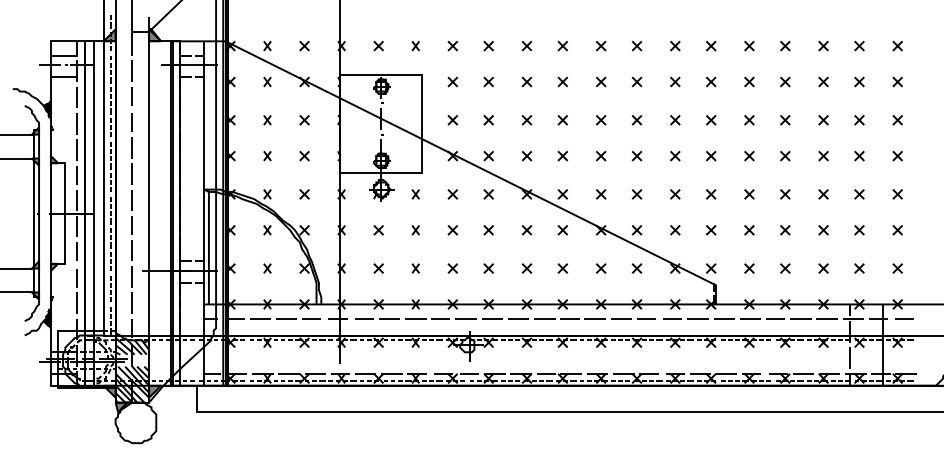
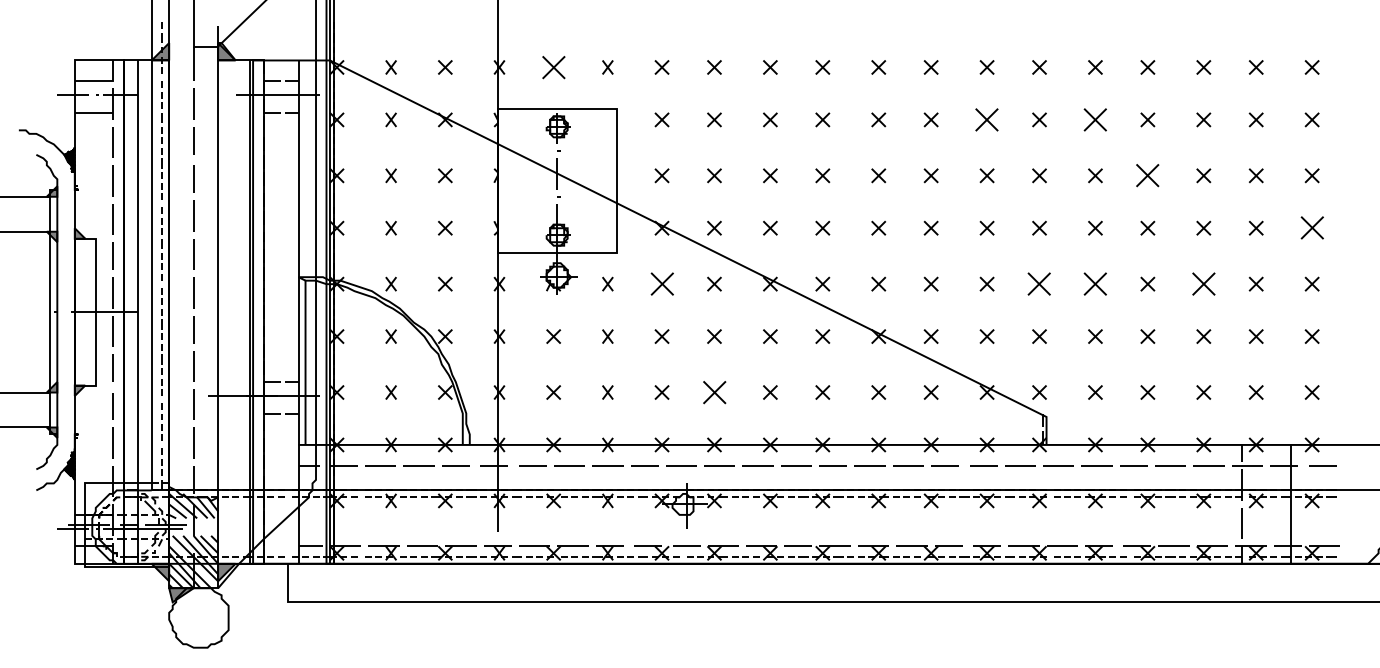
part: (378, 45) -> (553, 66), size x1.6
part: (675, 81) -> (987, 119), size x1.6
part: (749, 81) -> (1095, 119), size x1.6
part: (785, 120) -> (1148, 176), size x1.6
part: (897, 156) -> (1311, 228), size x1.6
part: (452, 194) -> (661, 284), size x1.6
part: (711, 194) -> (1040, 284), size x1.6
part: (749, 194) -> (1095, 284), size x1.6
part: (823, 194) -> (1203, 284), size x1.6
part: (488, 268) -> (714, 392), size x1.6

